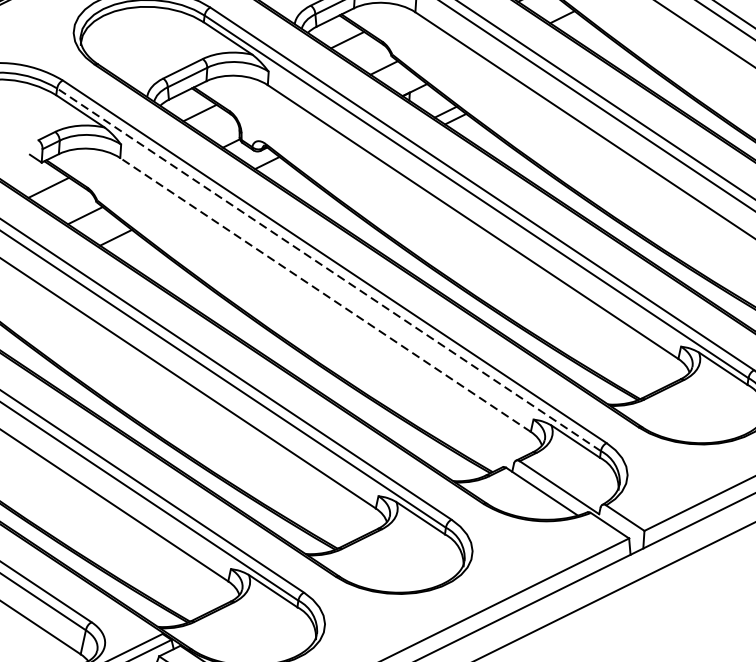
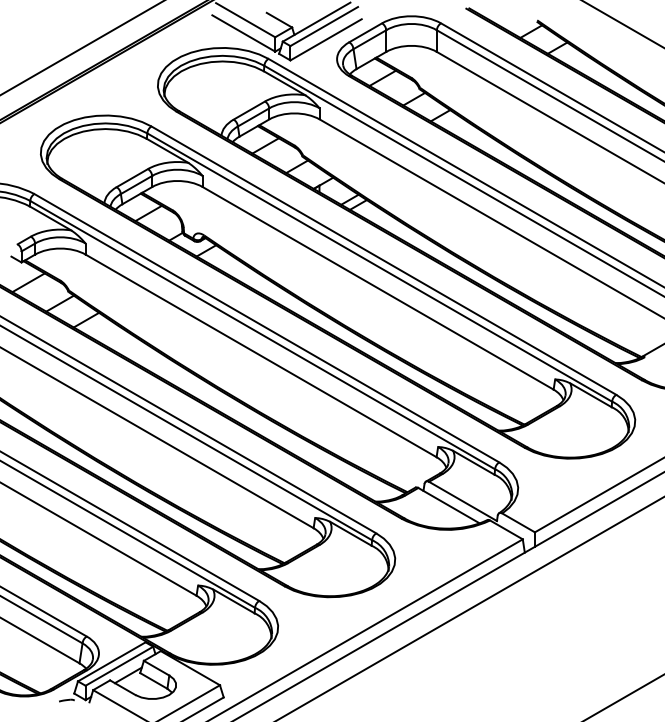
line: (328, 269) -> (262, 334), dashed -> solid
line: (326, 294) -> (261, 355), dashed -> solid

